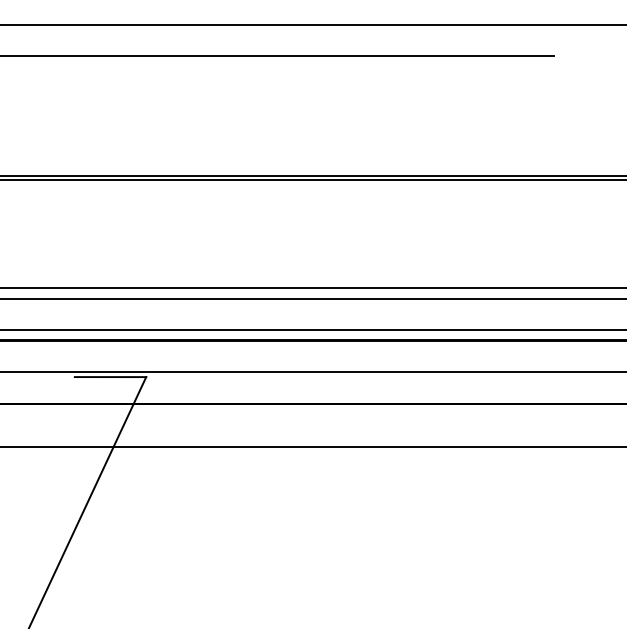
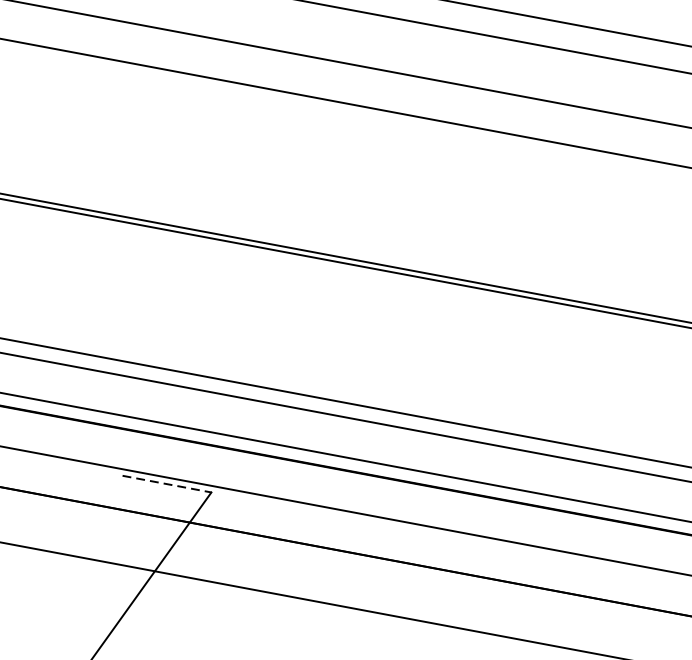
line: (110, 377) -> (166, 484), solid -> dashed

